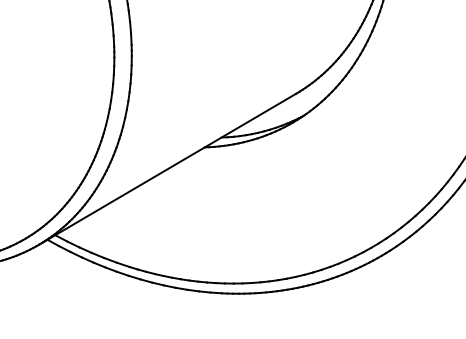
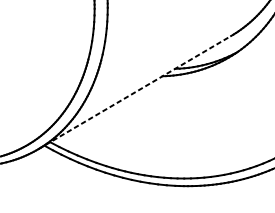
line: (167, 169) -> (134, 92), solid -> dashed

